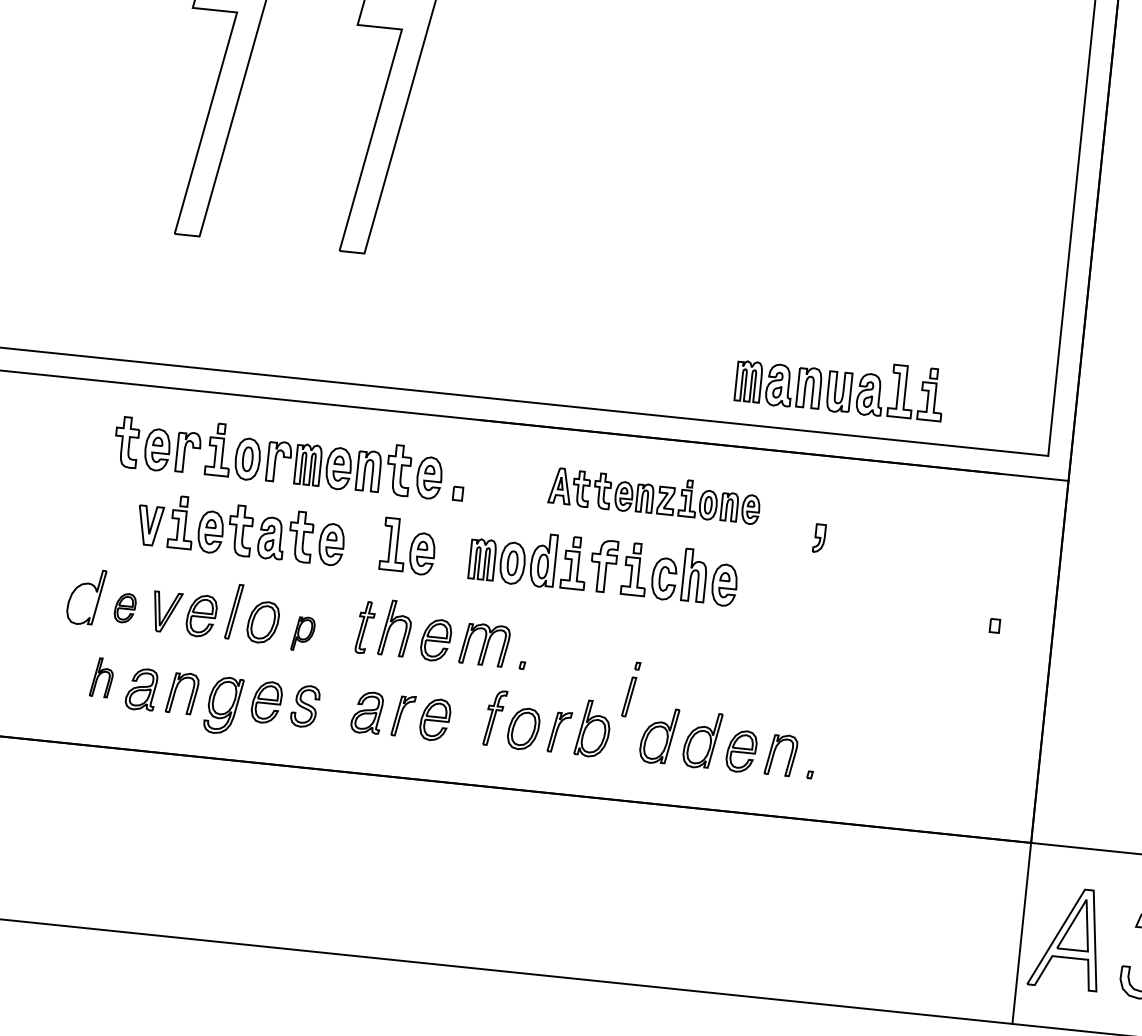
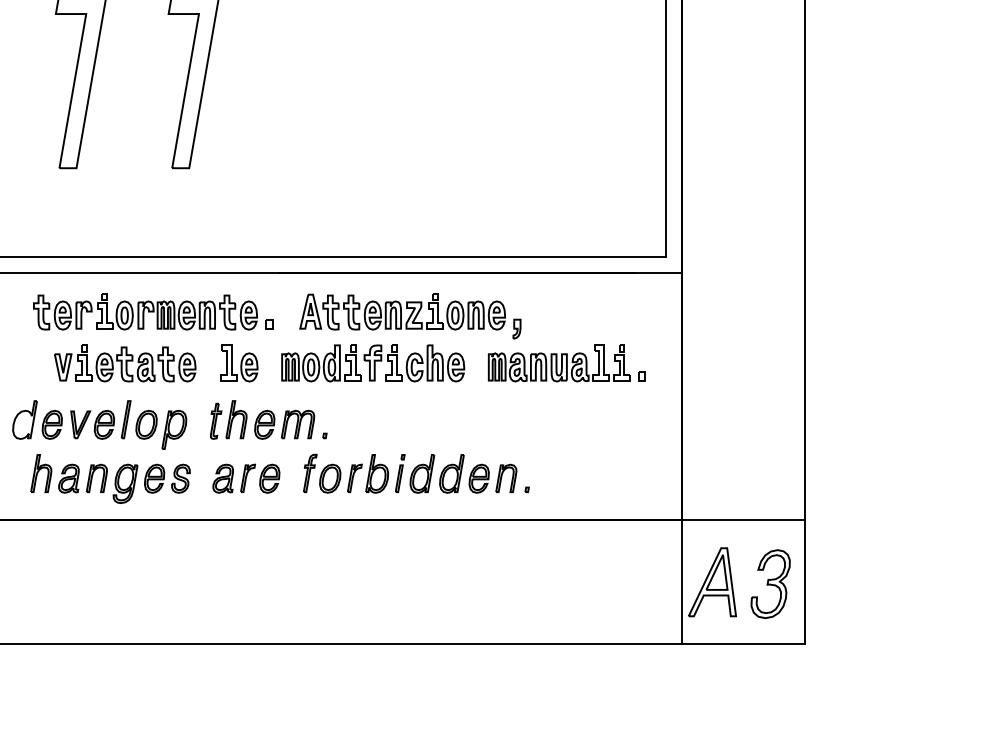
part: (838, 385) -> (558, 363), moved
part: (654, 495) -> (402, 311), size x1.43
part: (124, 607) -> (51, 424), size x1.43
part: (303, 633) -> (174, 429), size x1.67
part: (102, 677) -> (41, 473), size x1.43
part: (630, 689) -> (399, 473), moved

